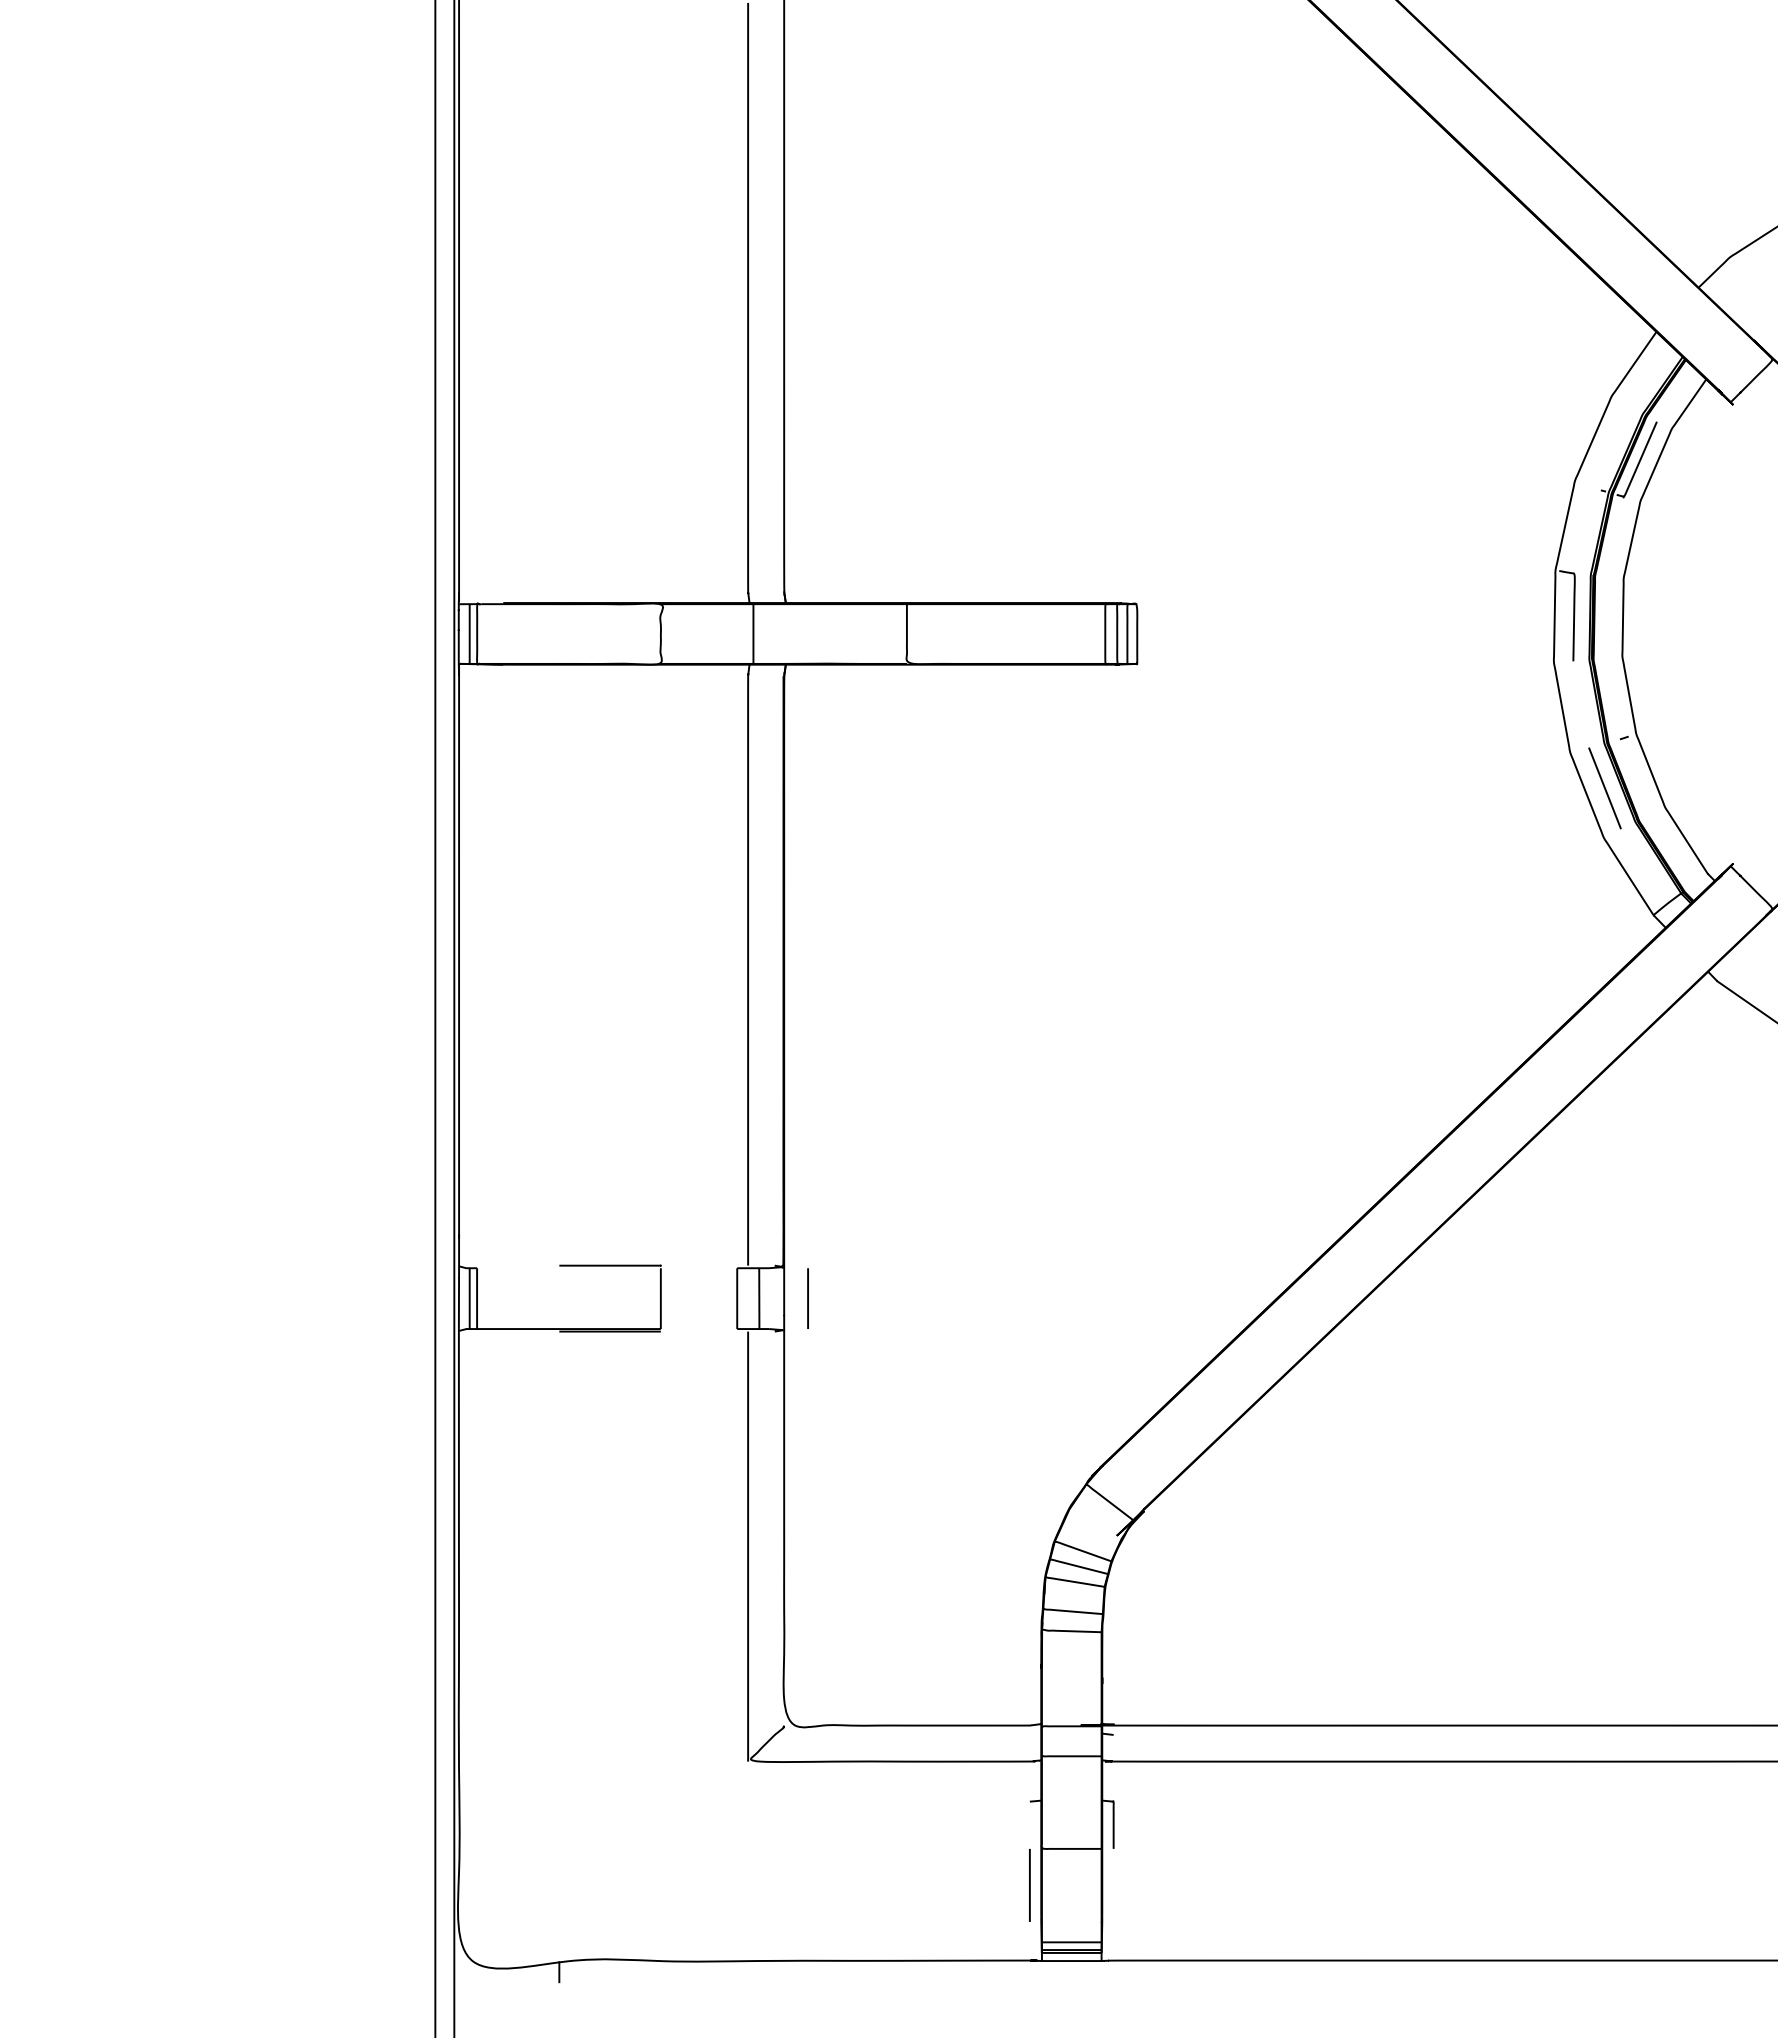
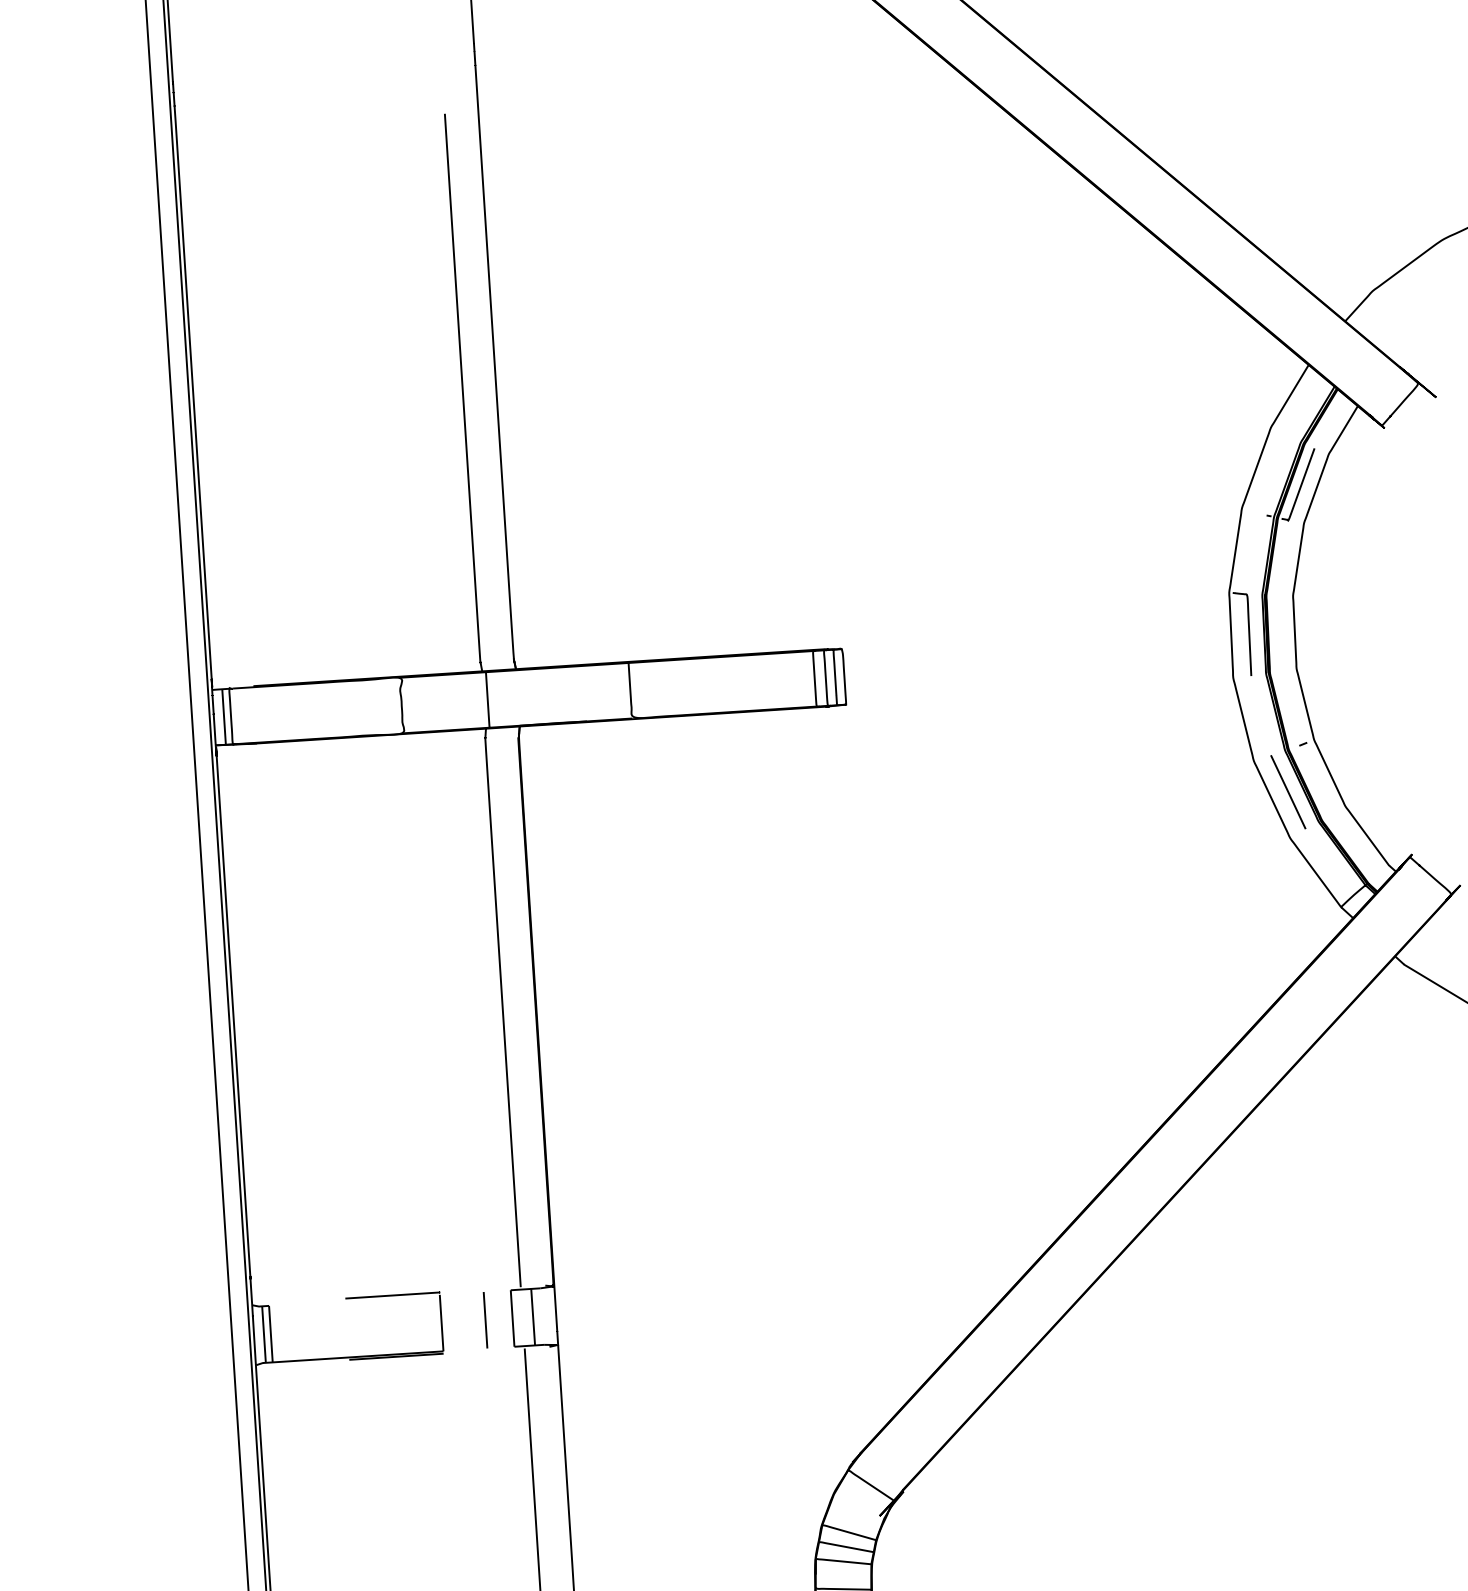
line: (807, 1298) -> (484, 1320), moved

